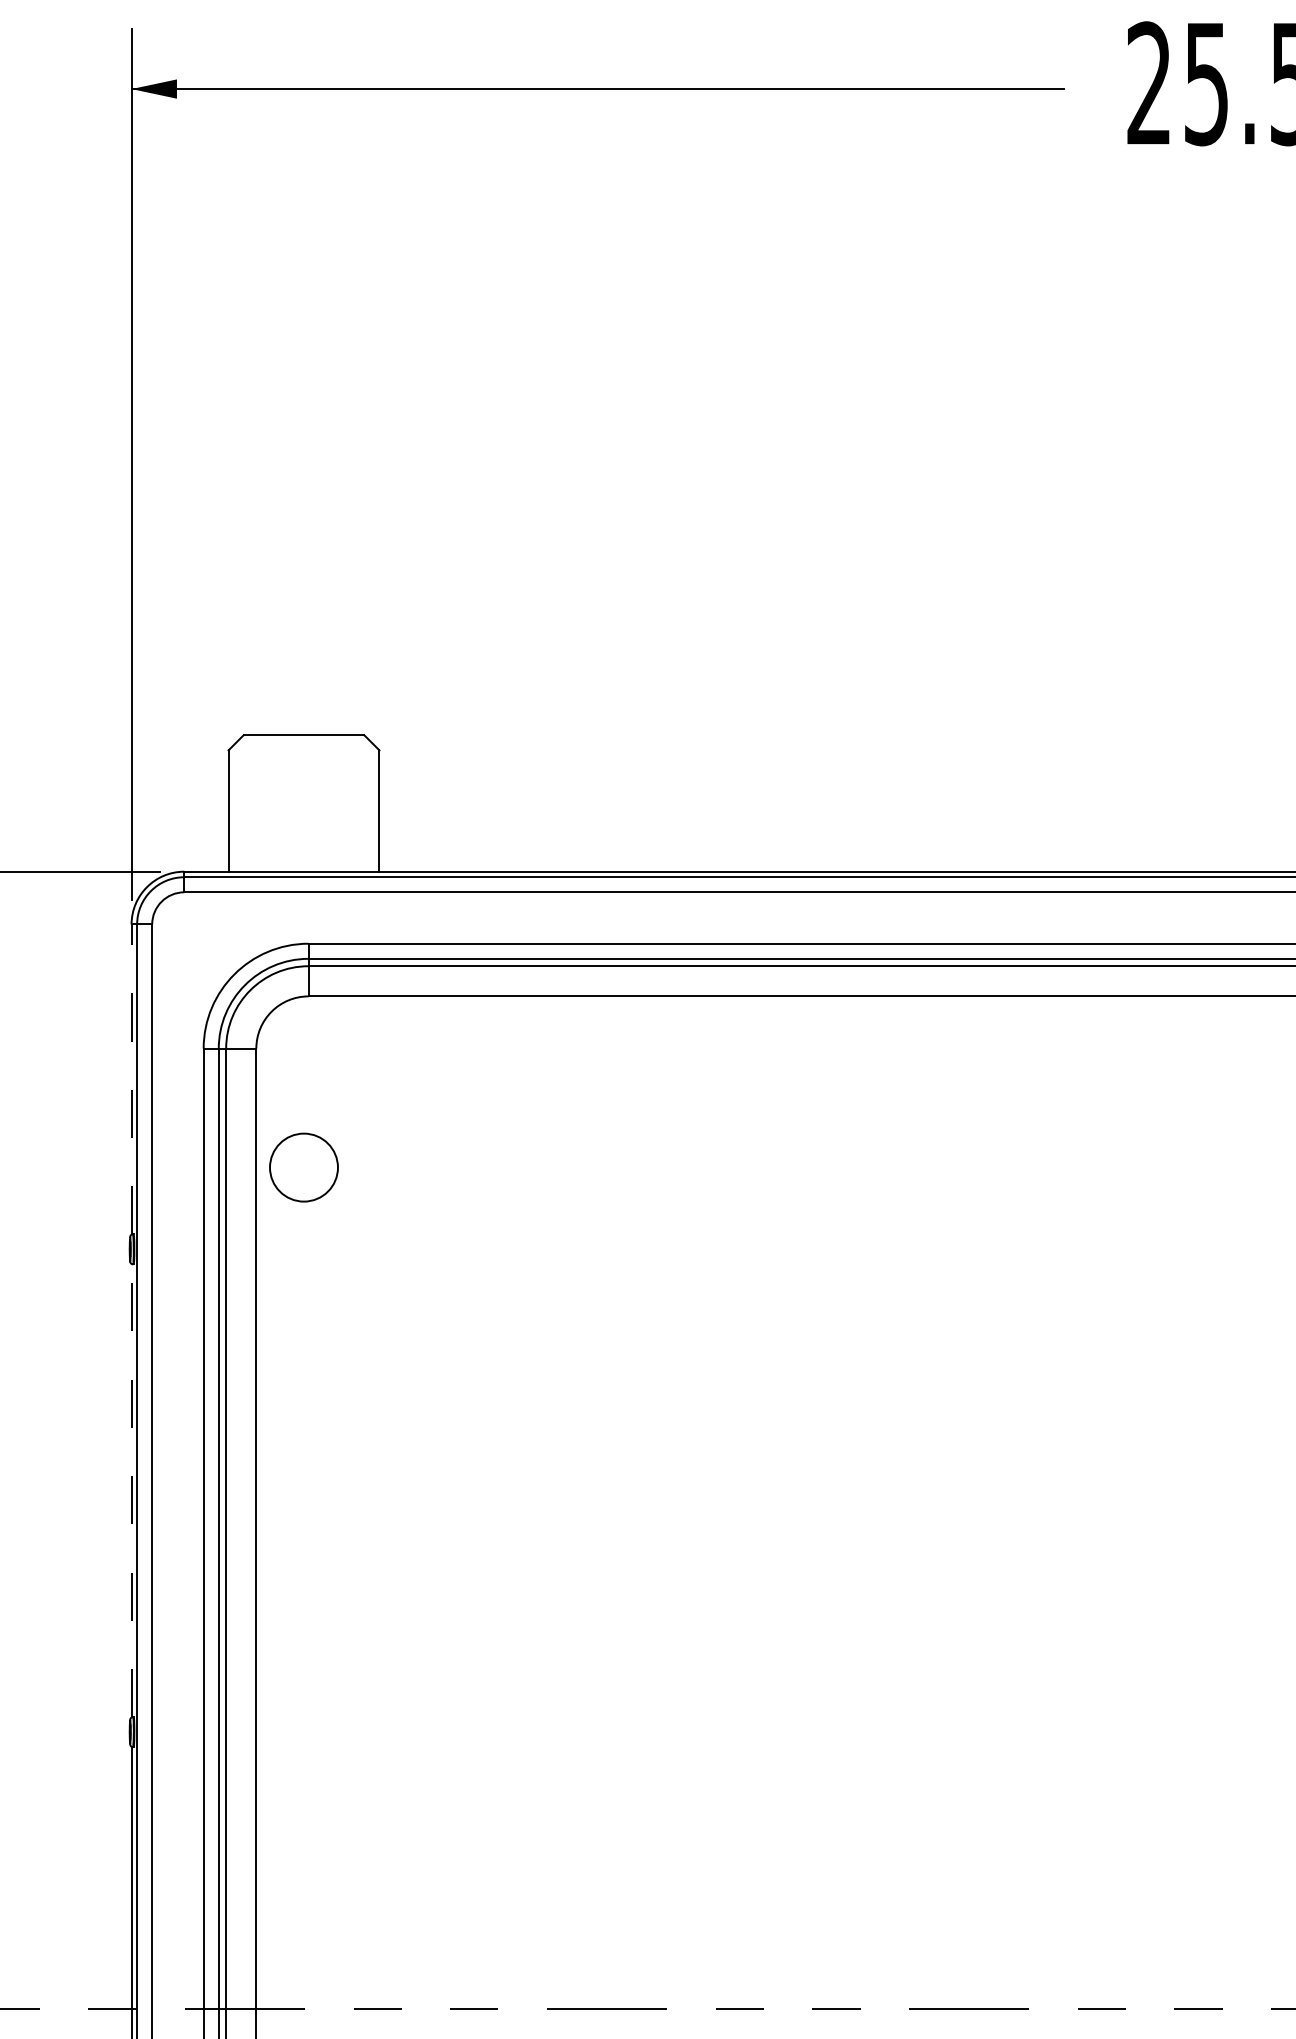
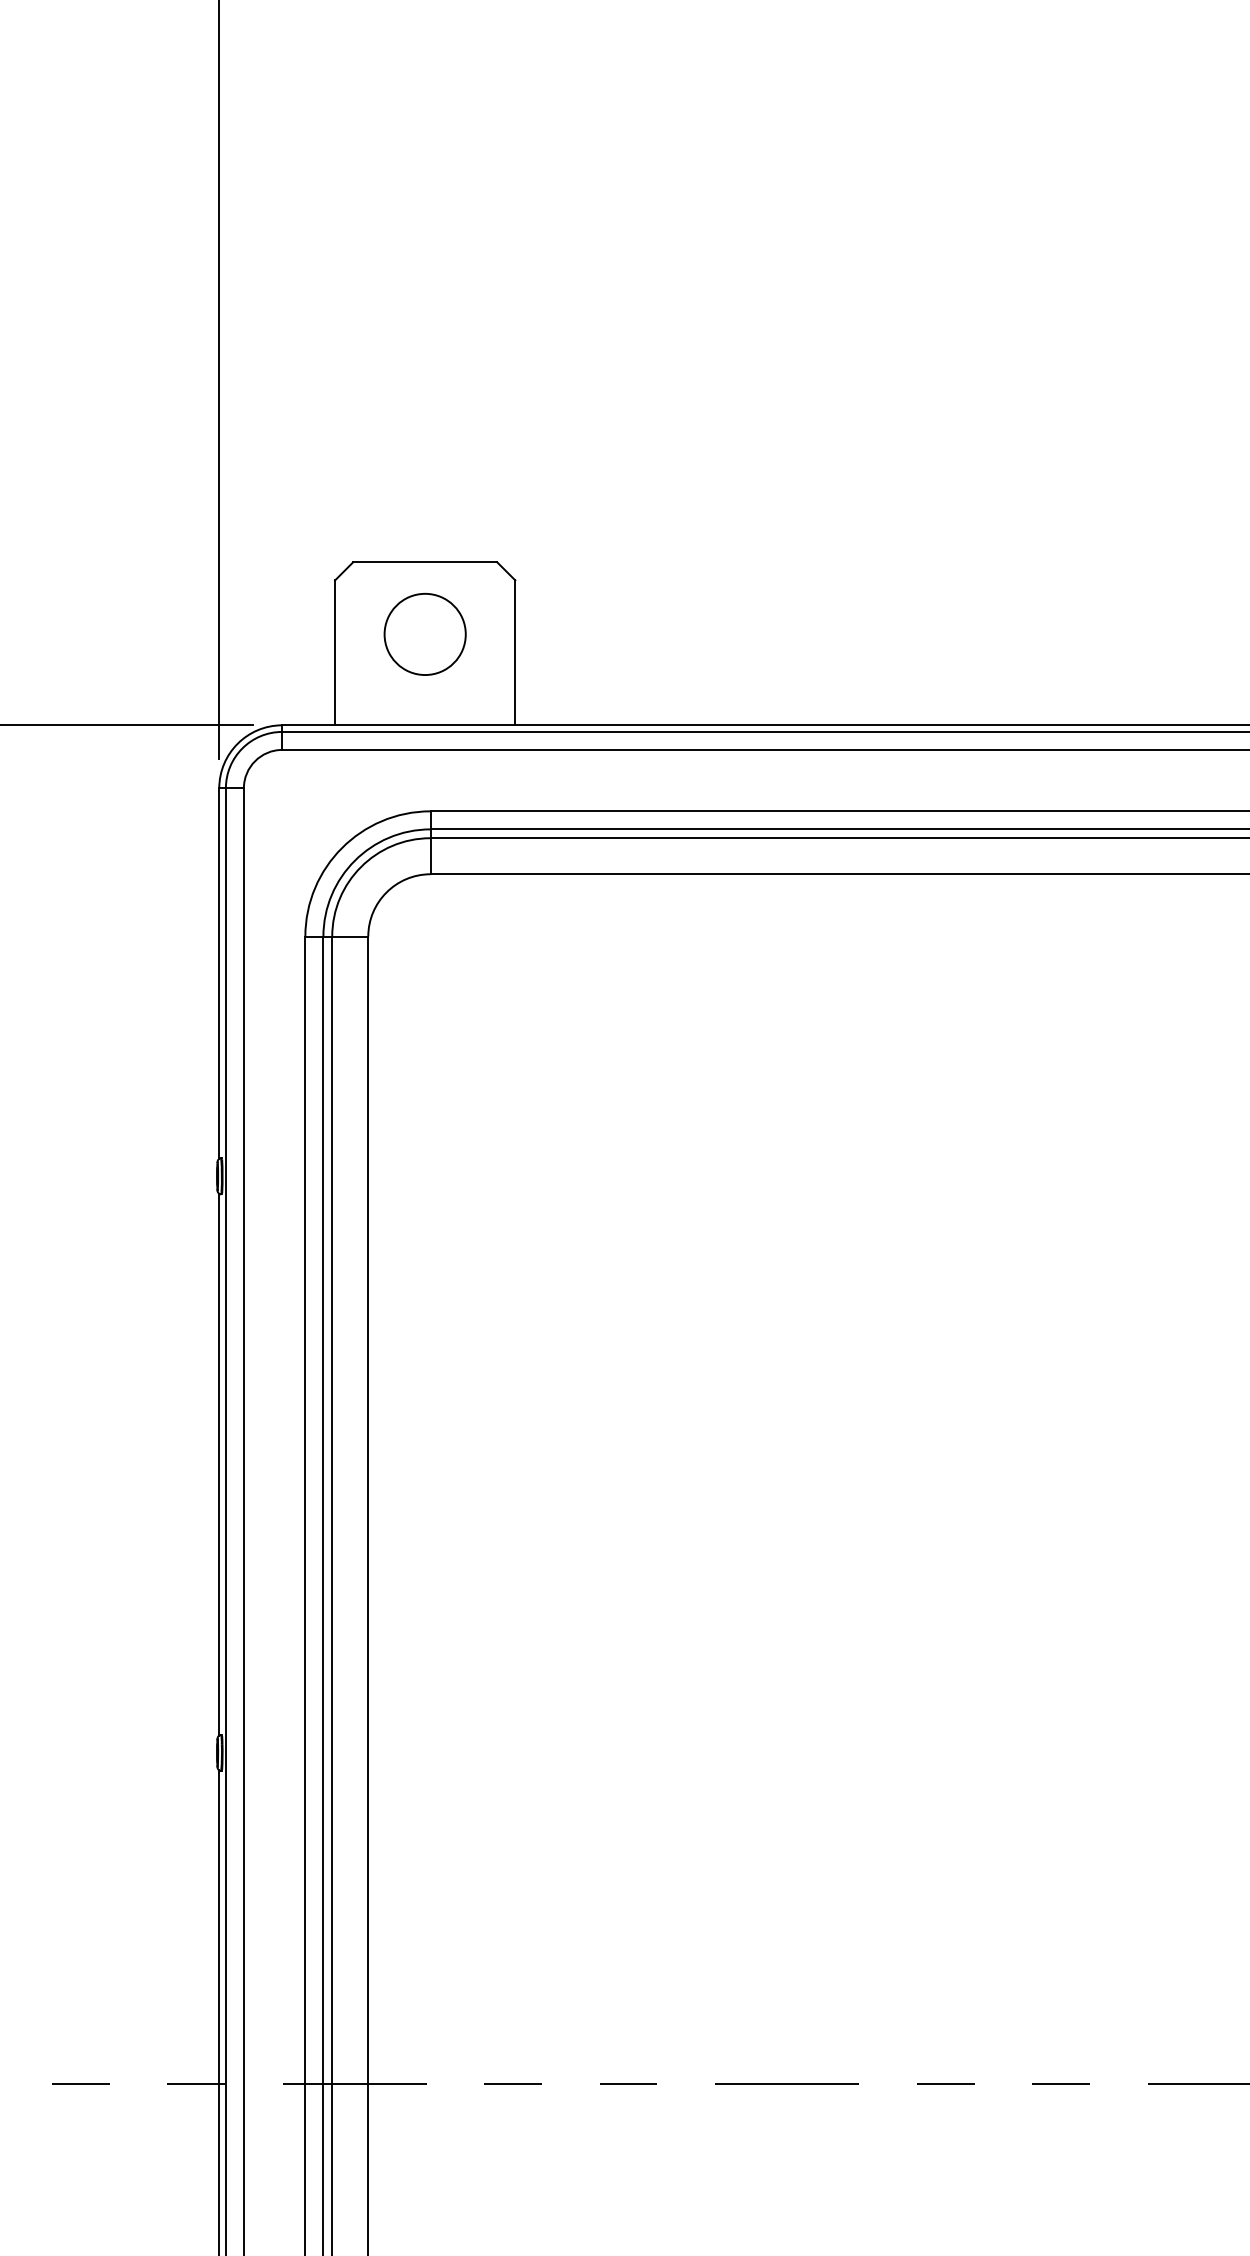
line: (131, 1079) -> (219, 973), dashed -> solid
circle: (303, 1167) -> (424, 634), moved
line: (131, 1490) -> (219, 1464), dashed -> solid

